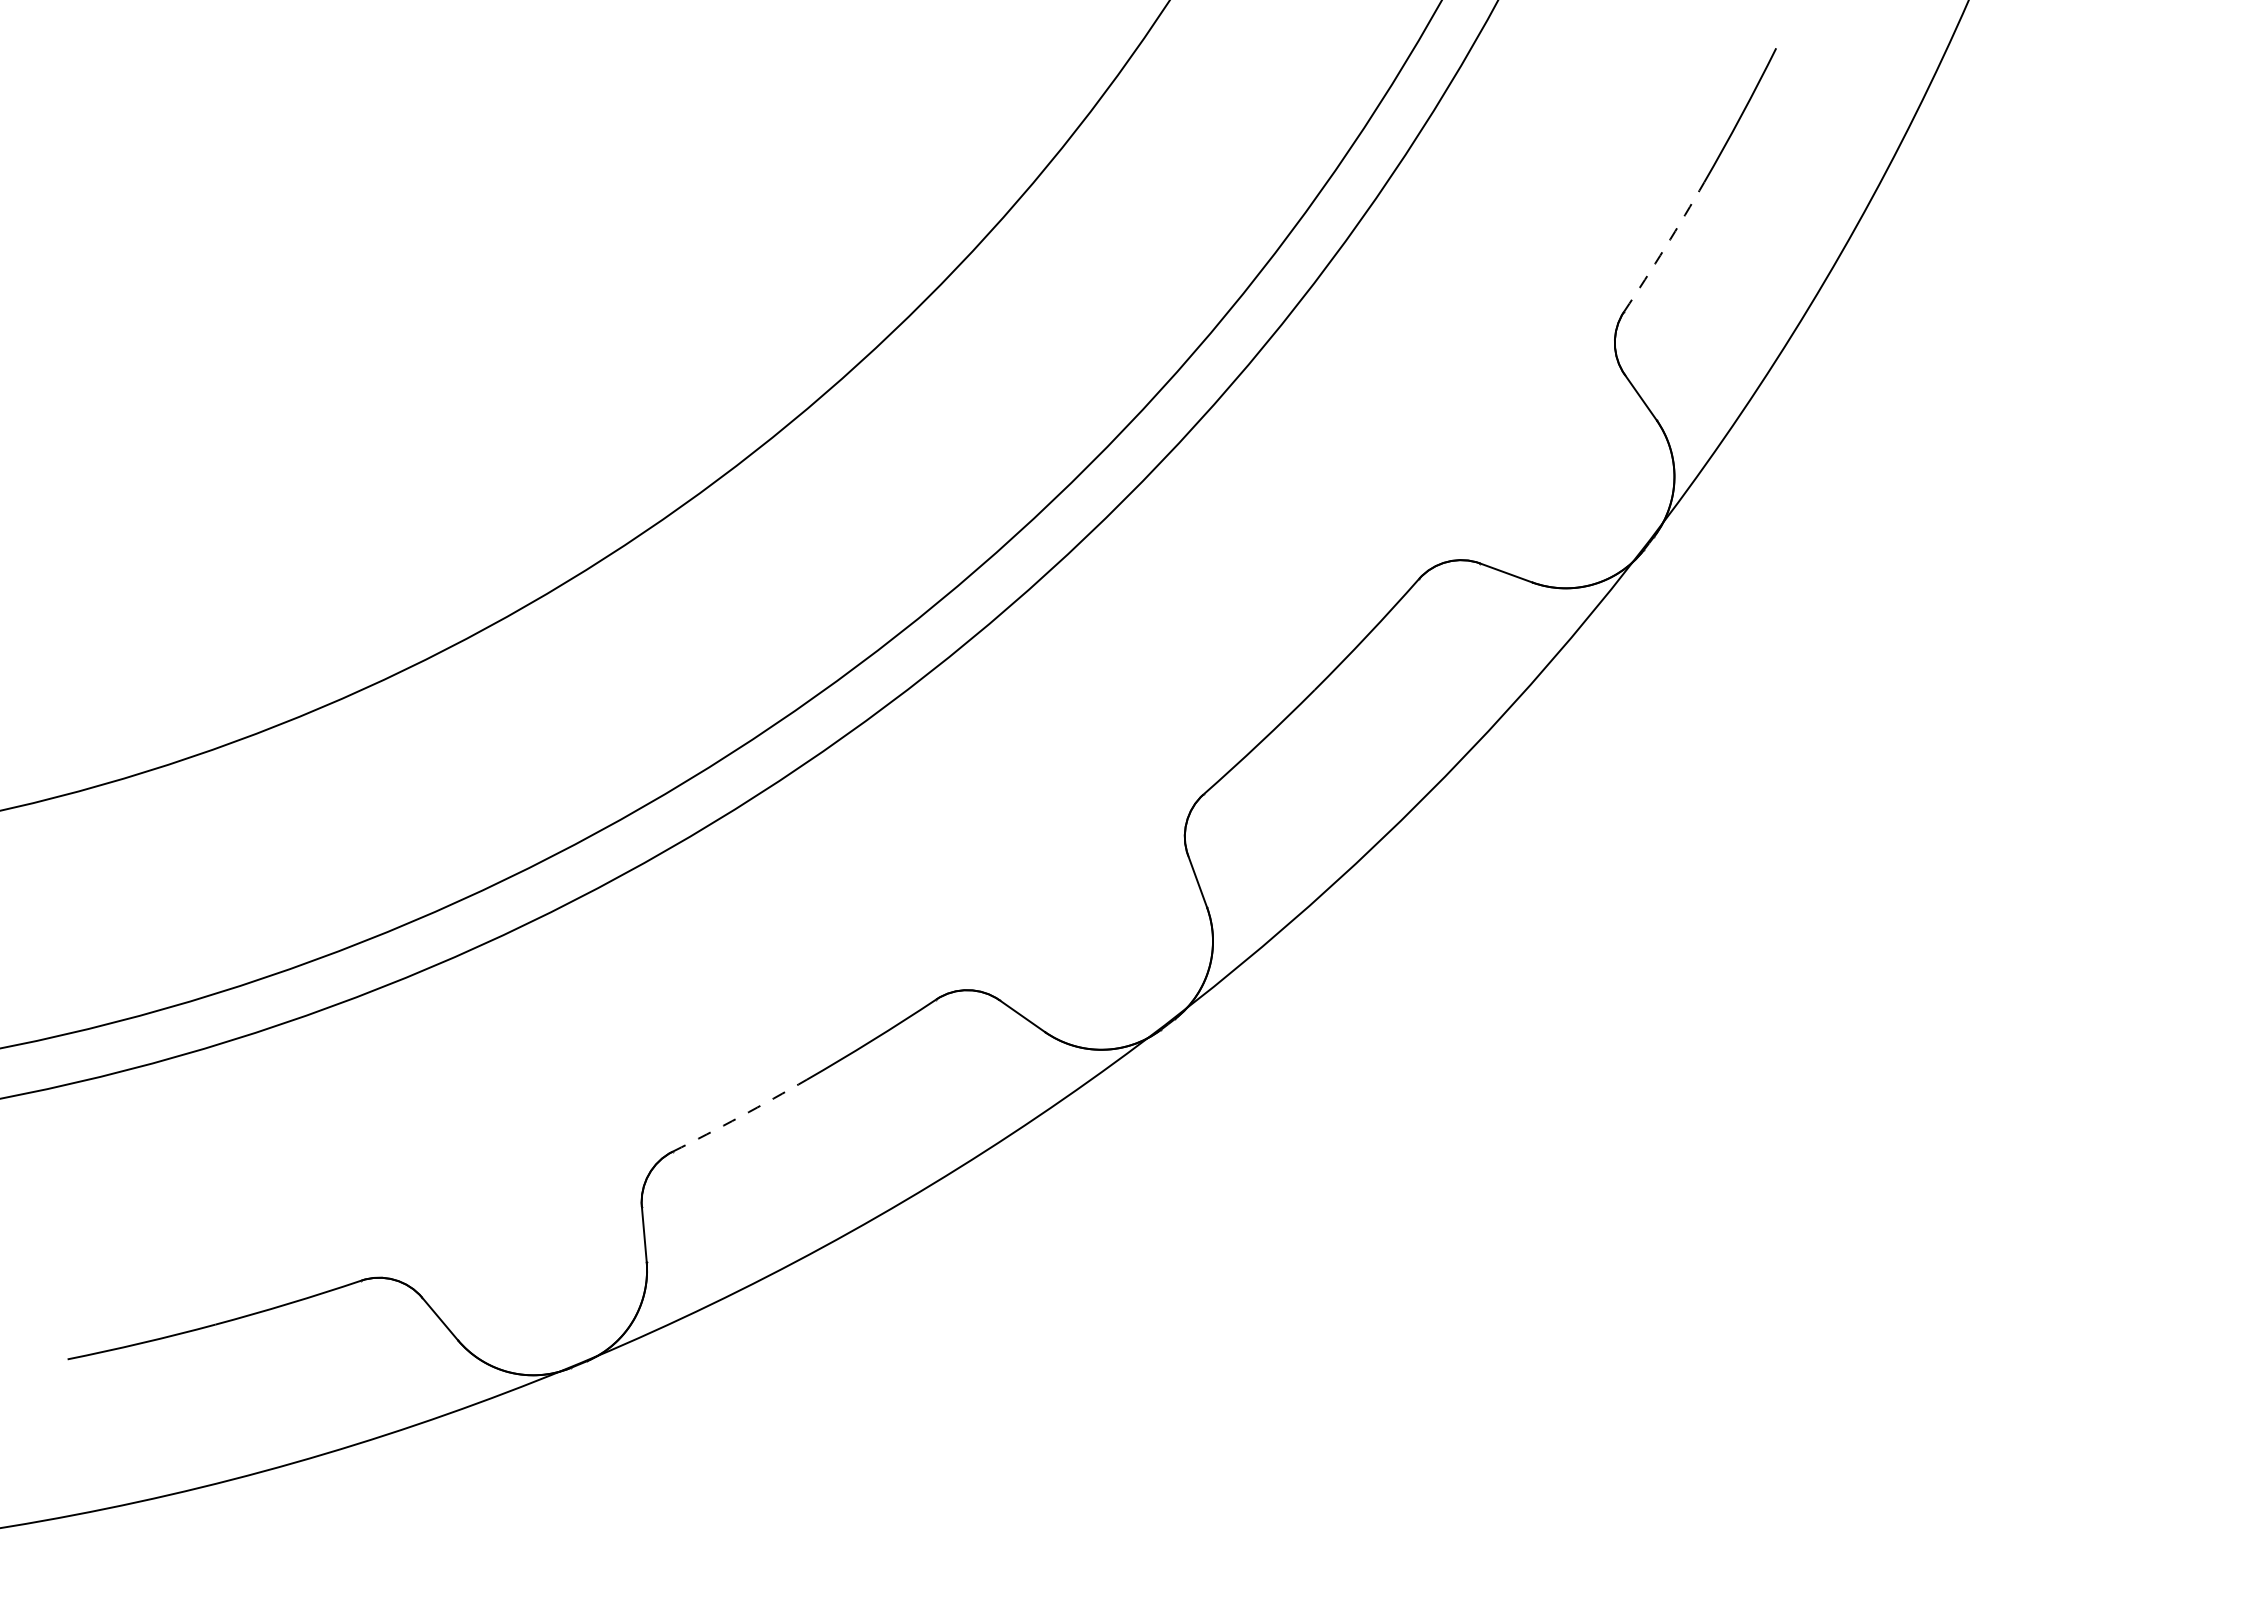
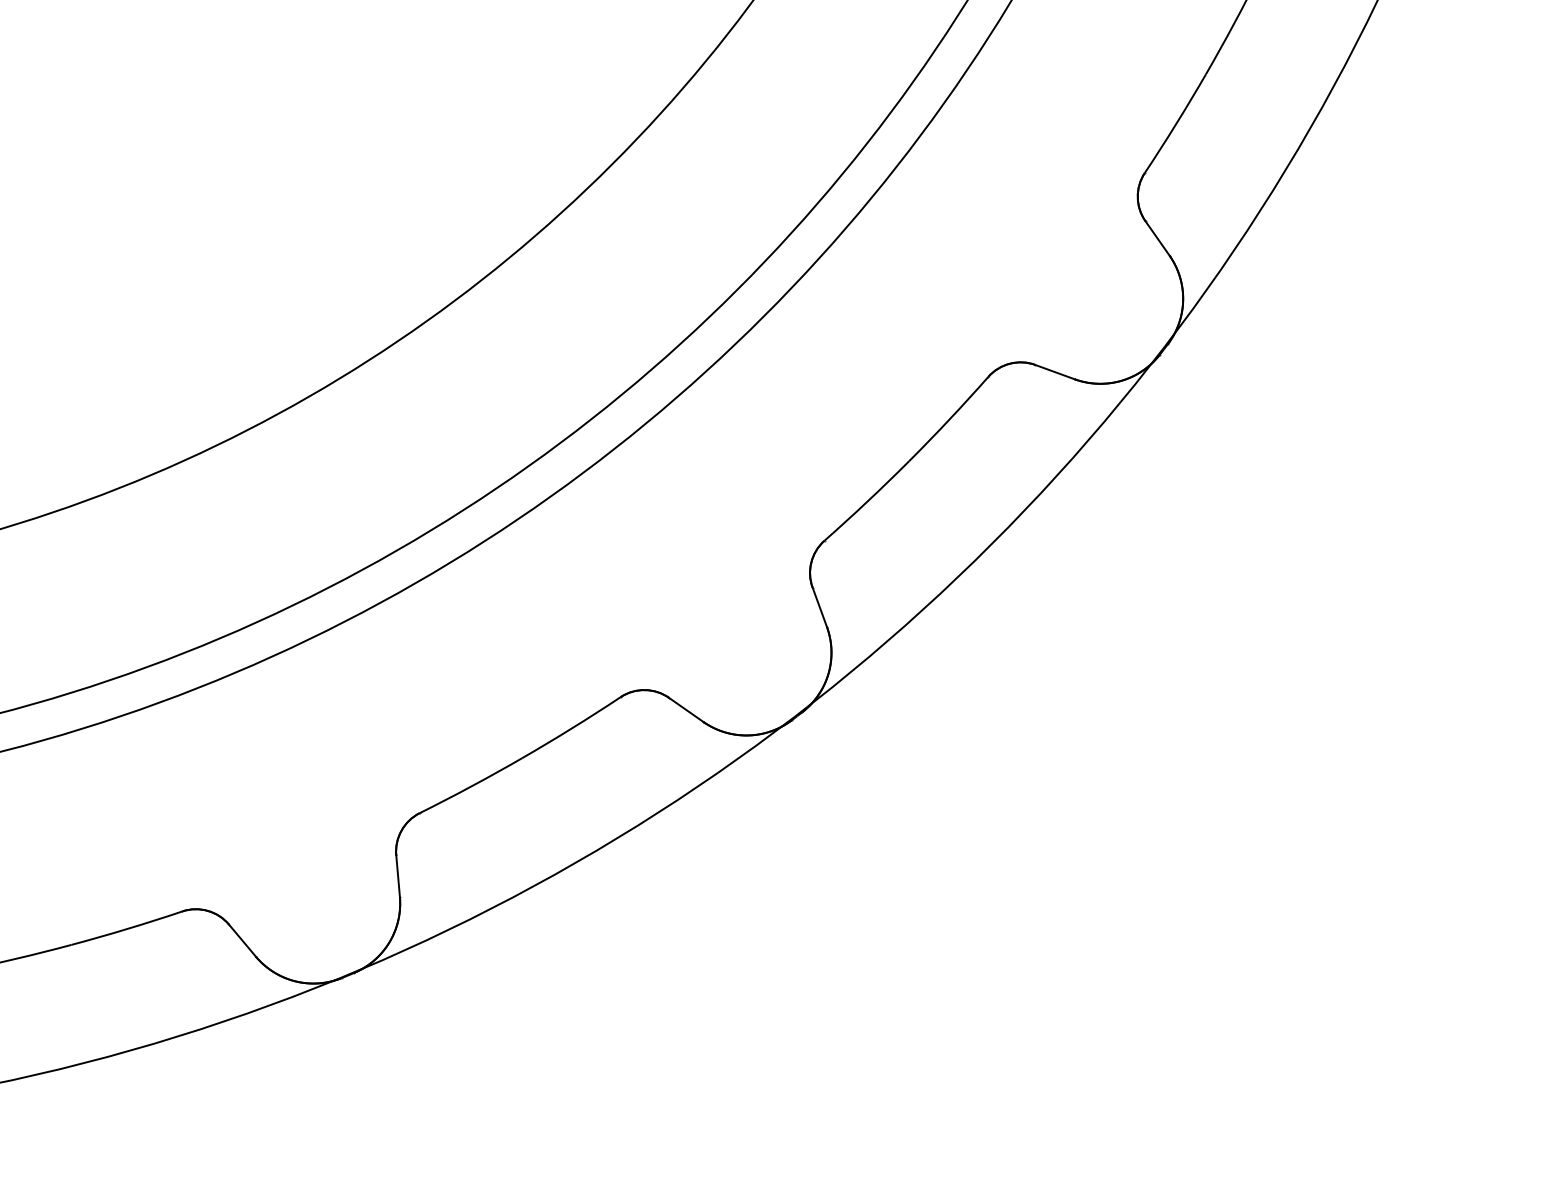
arc: (1665, 247) -> (1176, 124), dashed -> solid
arc: (740, 1116) -> (471, 786), dashed -> solid

